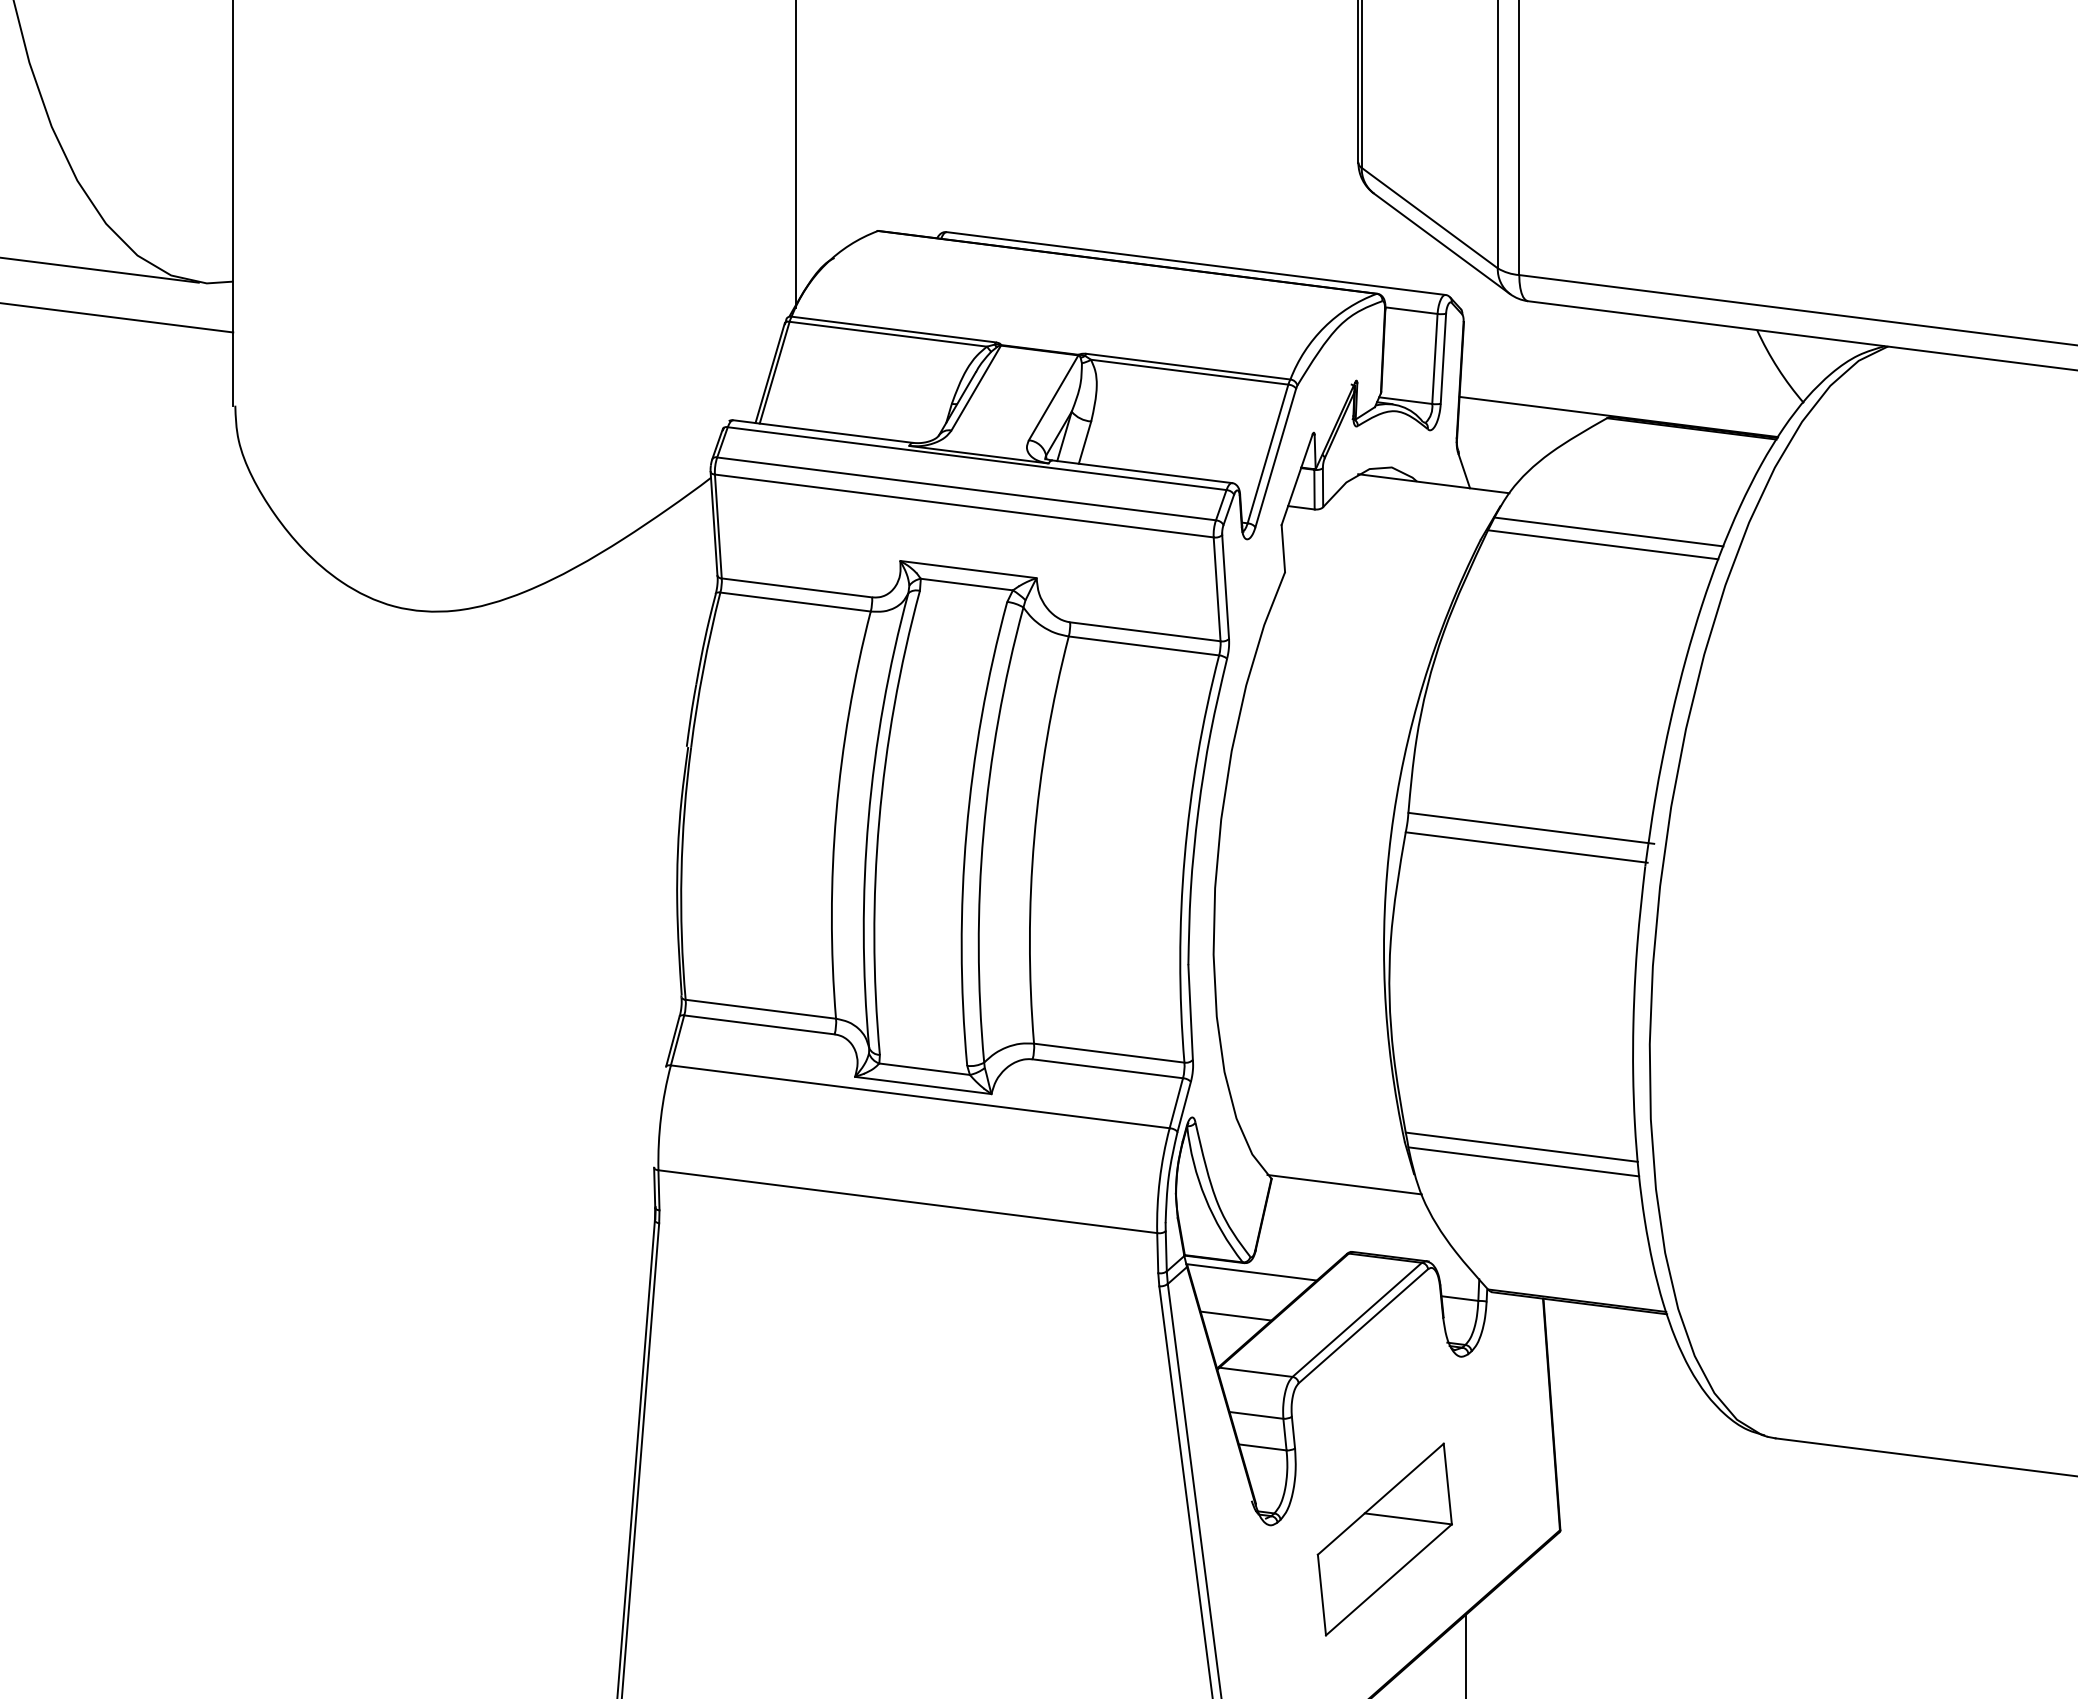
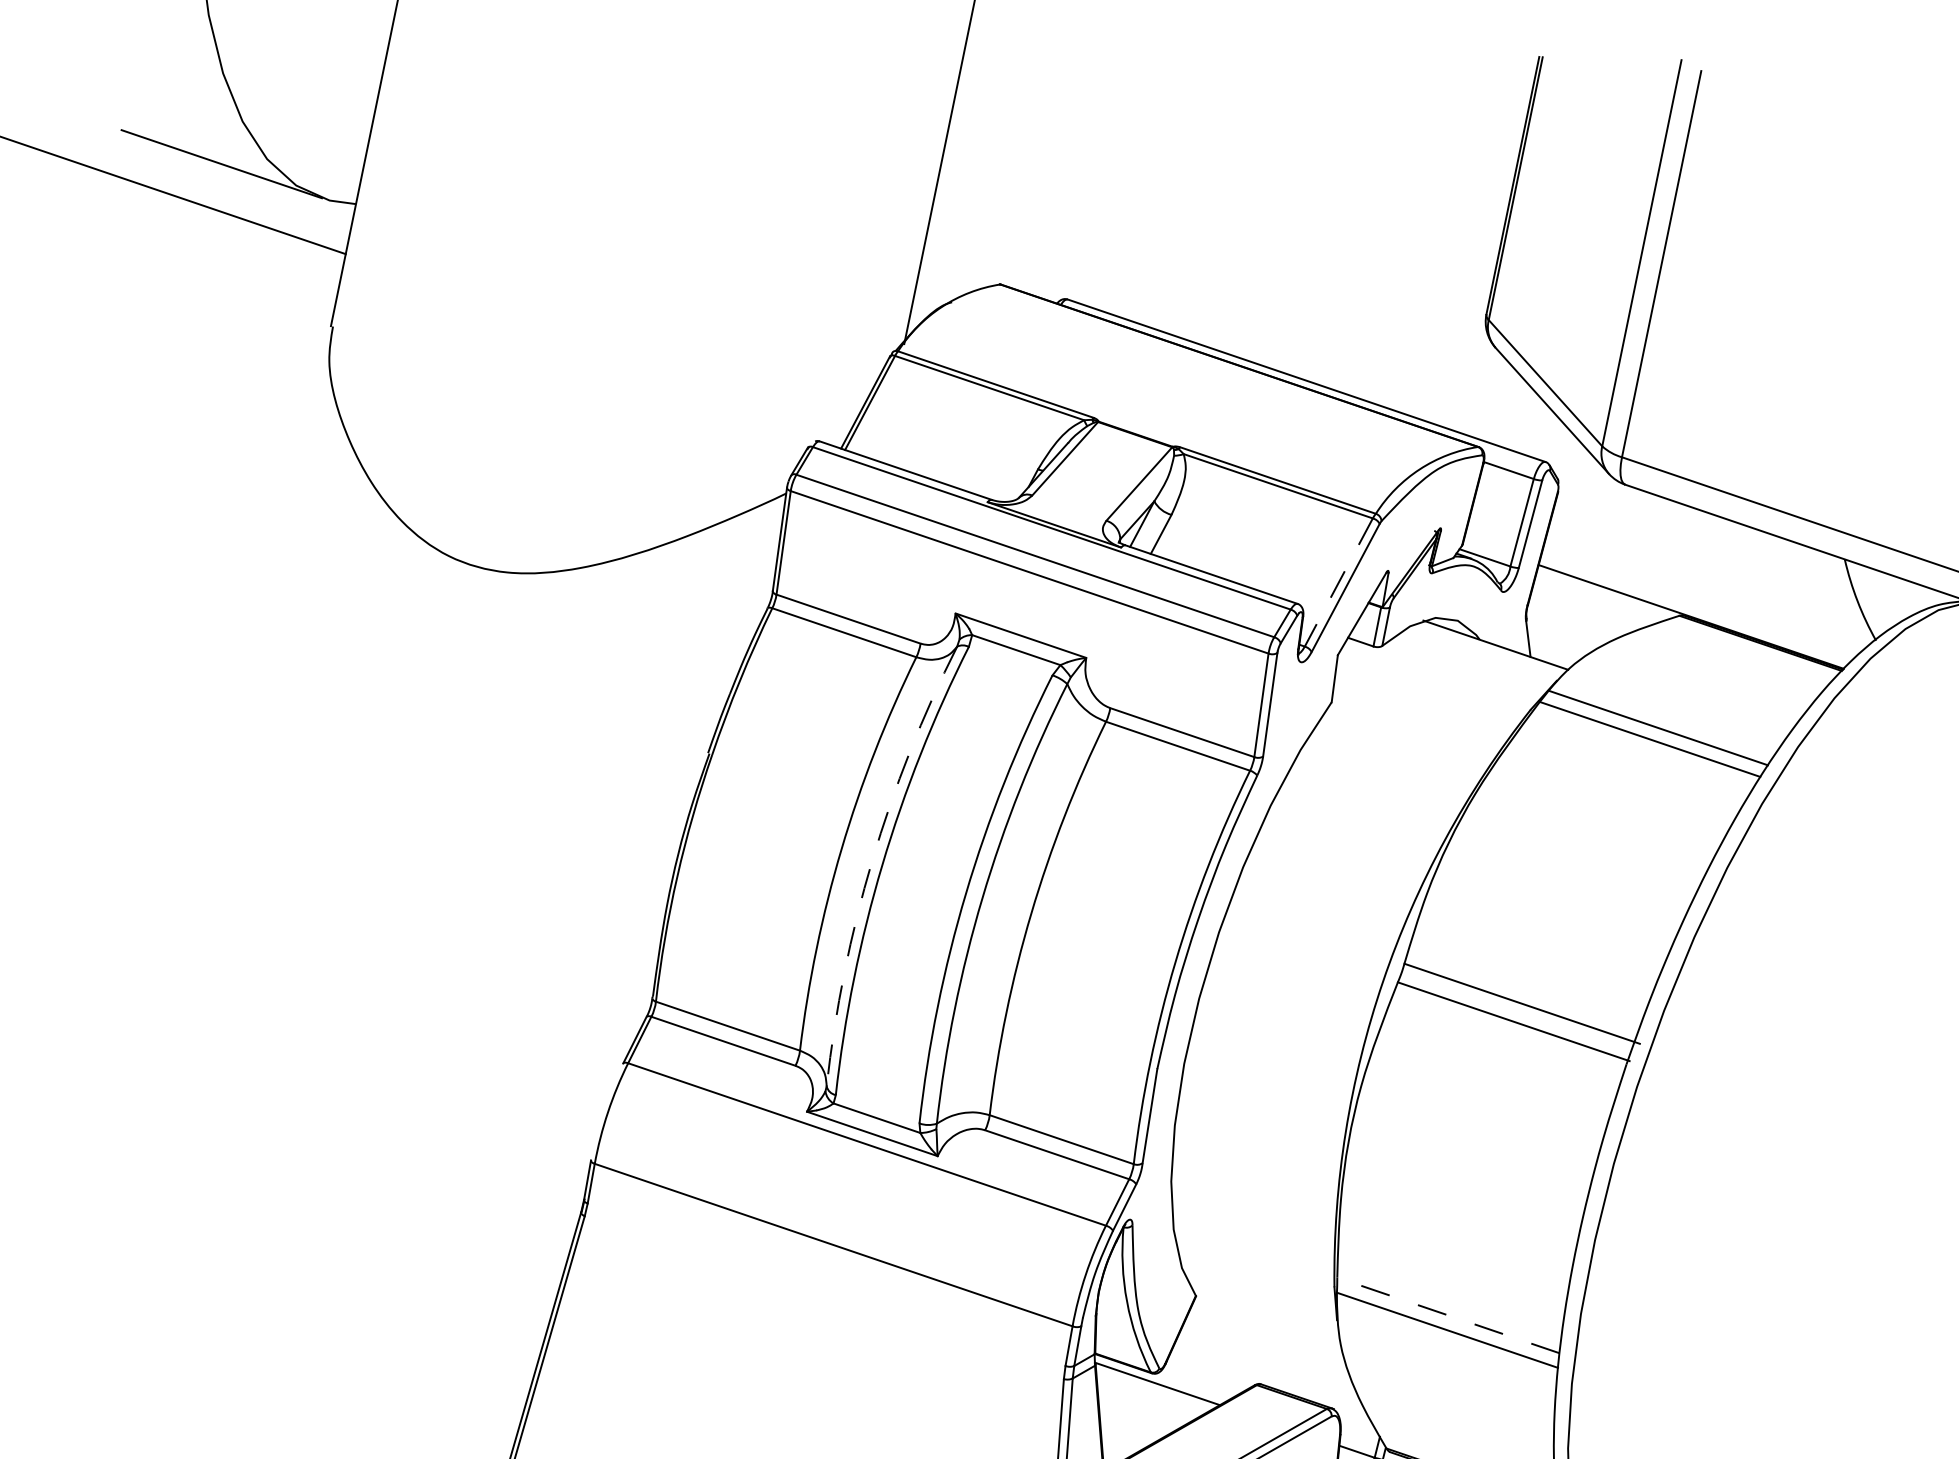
line: (1267, 454) -> (1338, 582), solid -> dashed
arc: (868, 818) -> (872, 860), solid -> dashed
line: (1521, 1147) -> (1448, 1315), solid -> dashed
line: (1344, 1184) -> (1266, 1316), removed
line: (1235, 1315) -> (1132, 1423), removed

